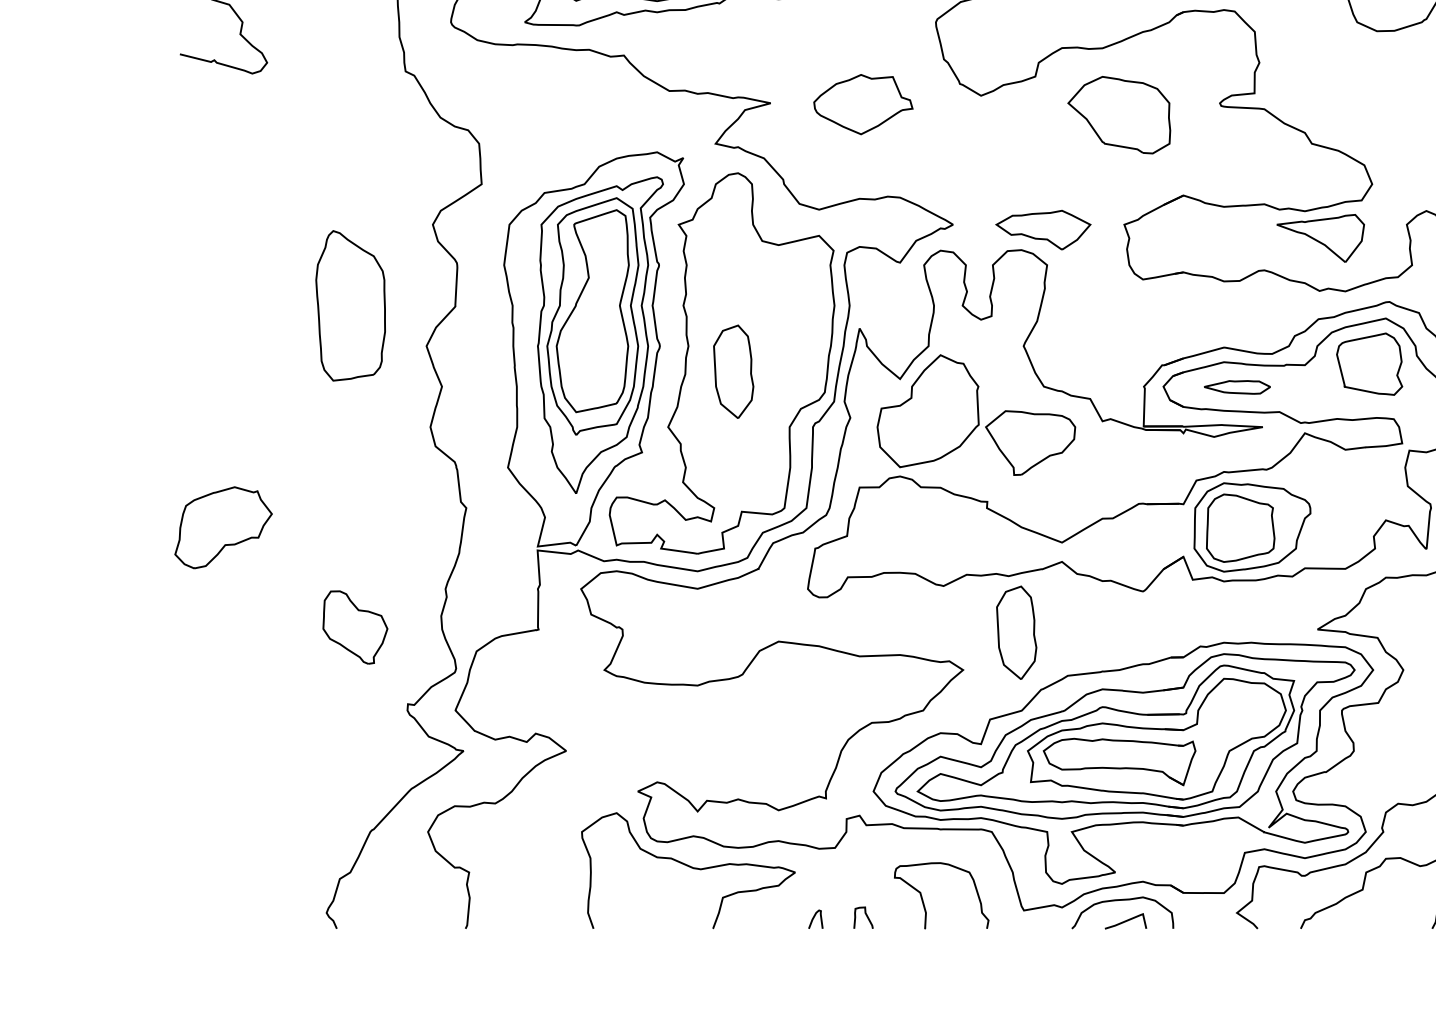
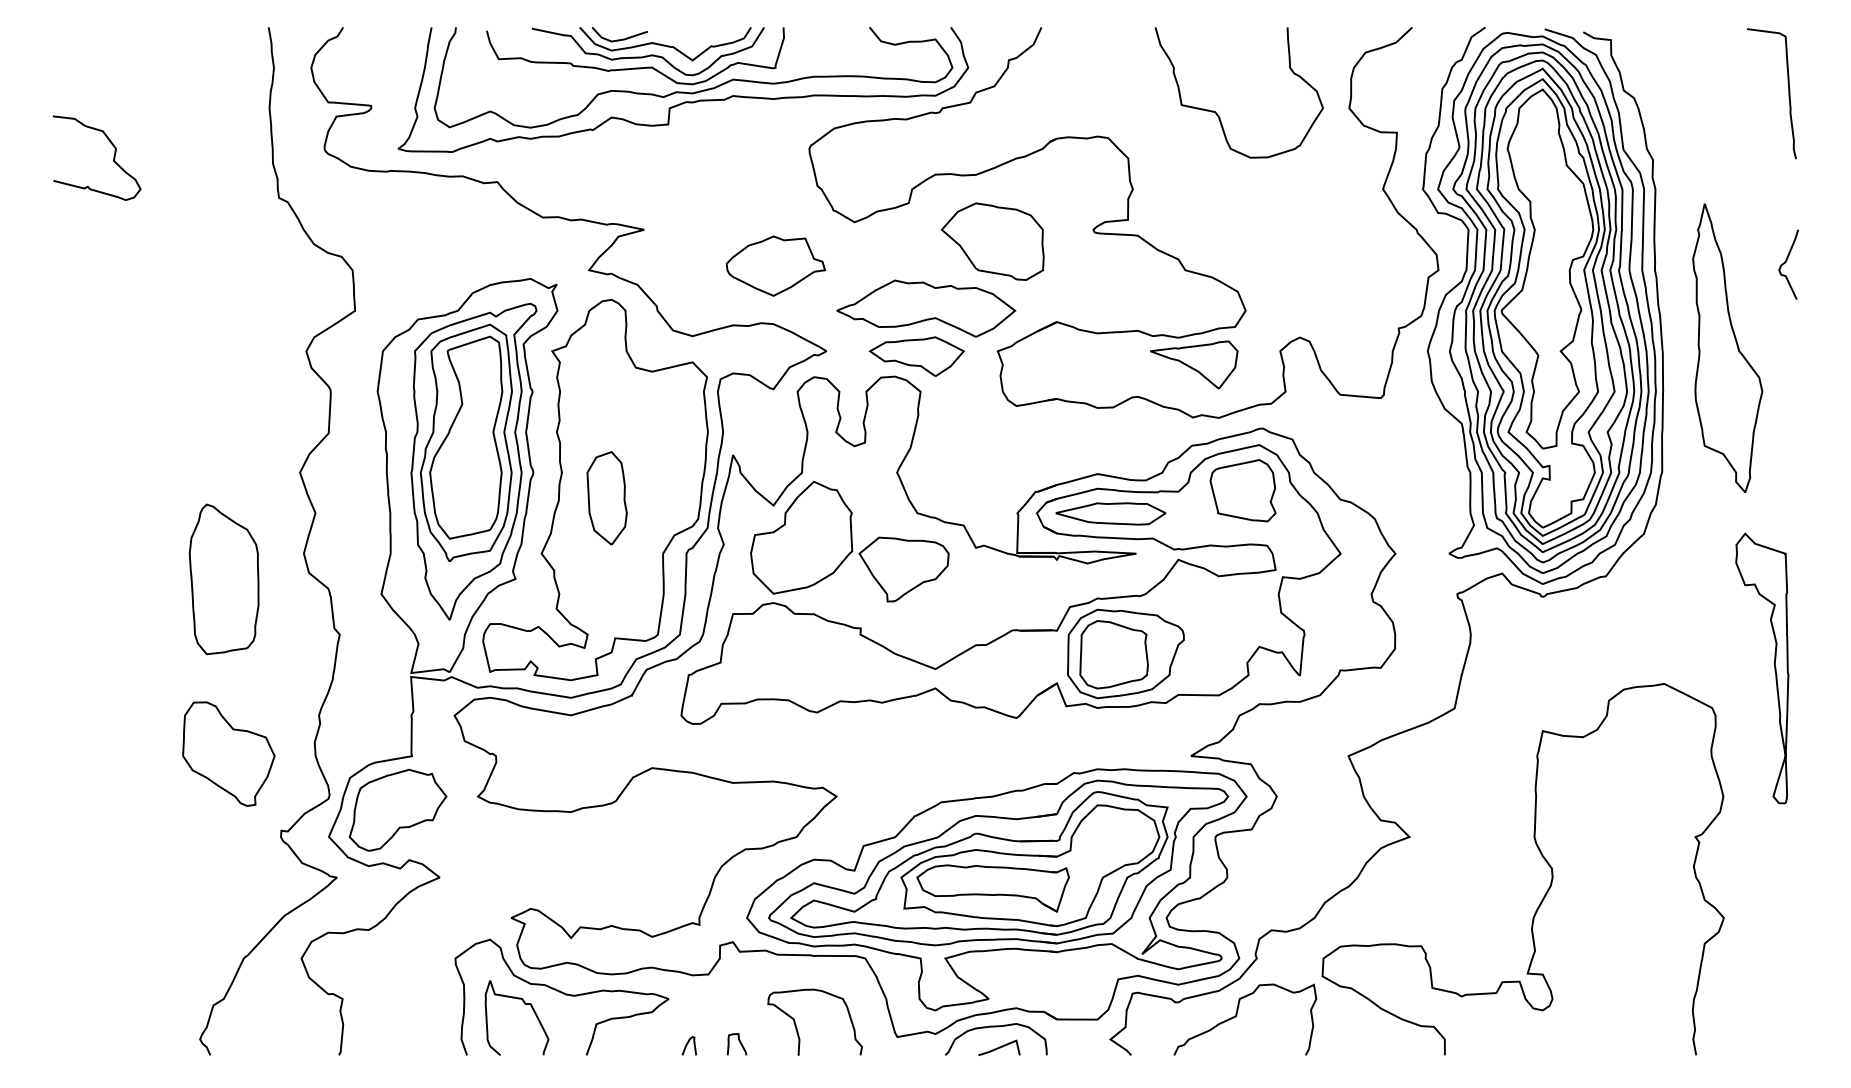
part: (863, 103) -> (775, 265), moved
part: (1053, 181) -> (926, 308), added
part: (350, 305) -> (223, 579), moved
part: (1237, 386) -> (1110, 513), size x1.67
part: (223, 526) -> (397, 809), moved
part: (355, 626) -> (228, 753), size x1.43
part: (1016, 632) -> (889, 759), removed
curve: (651, 877) -> (524, 1004), added

